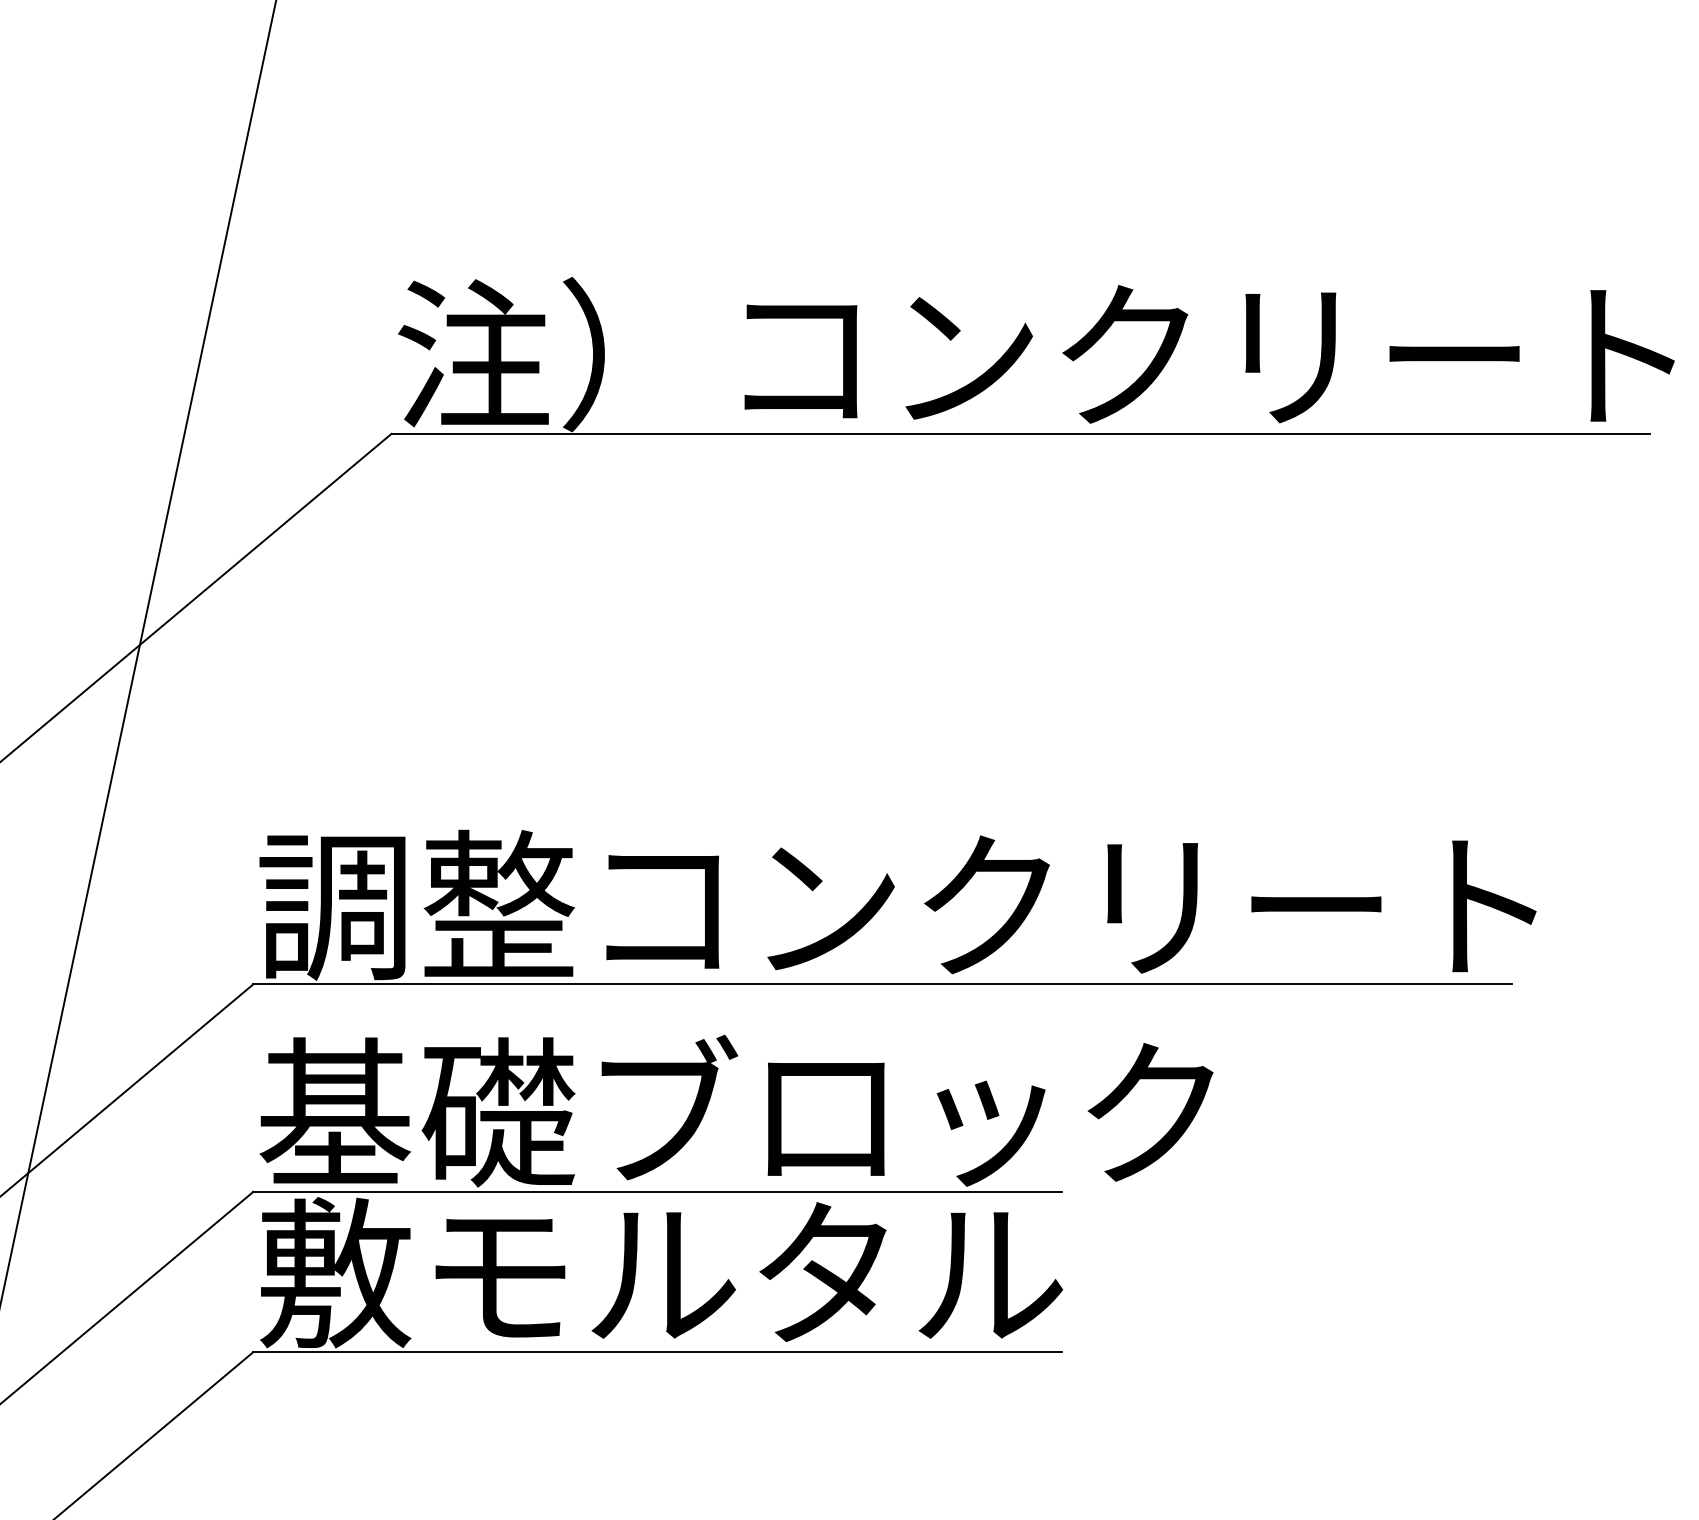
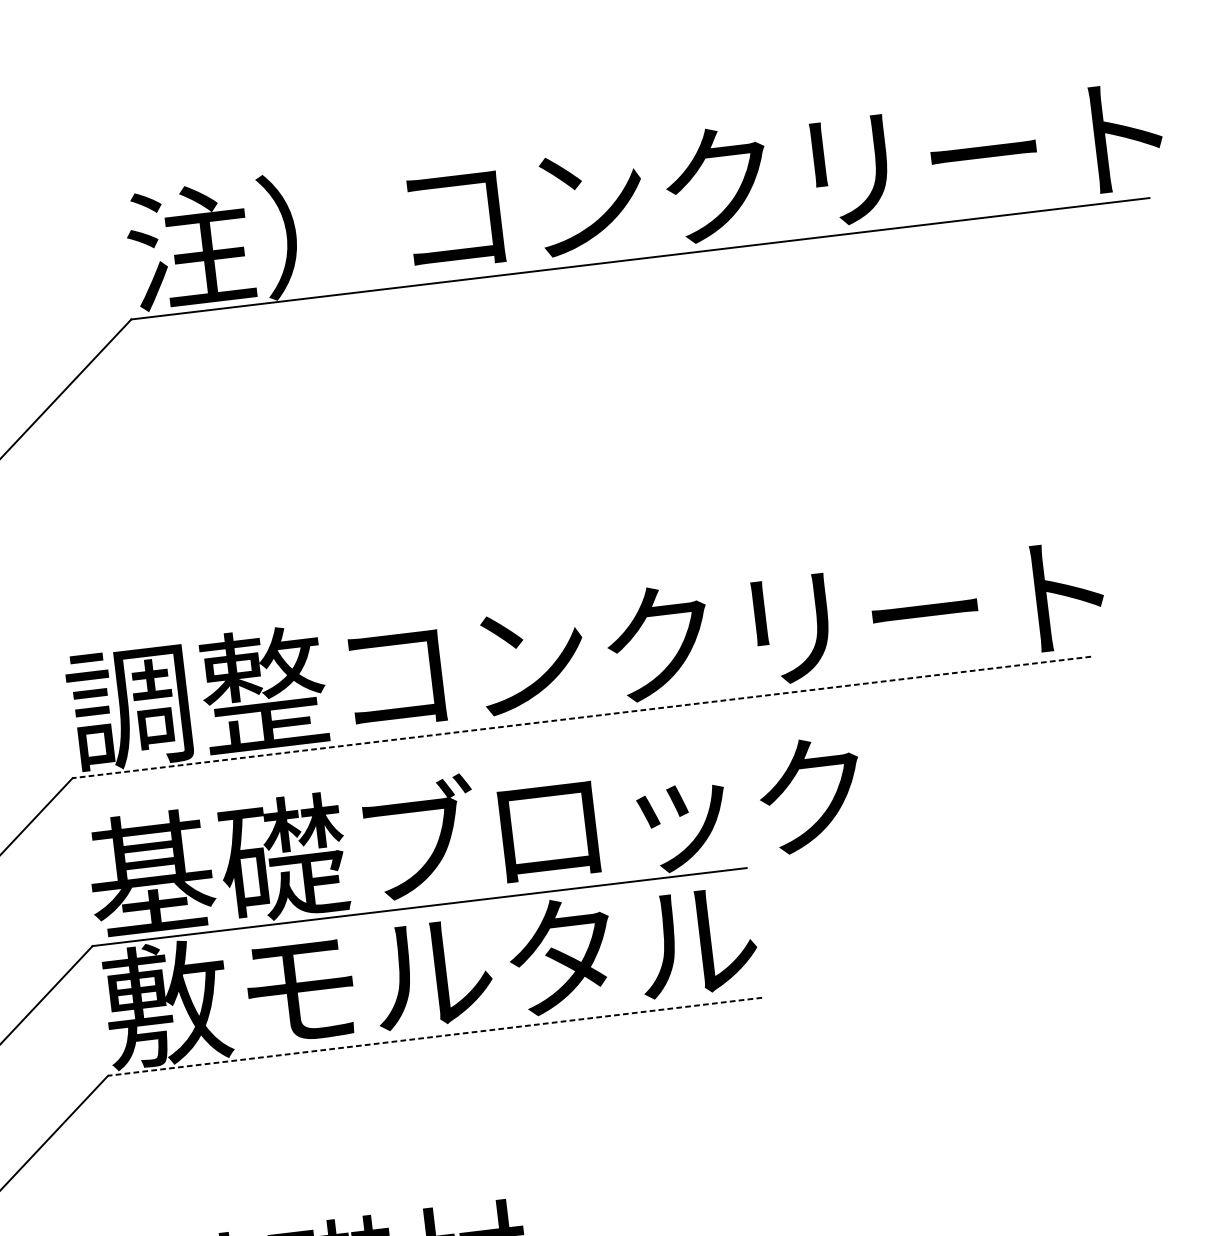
line: (882, 984) -> (581, 717), solid -> dashed
line: (657, 1352) -> (435, 1037), solid -> dashed

